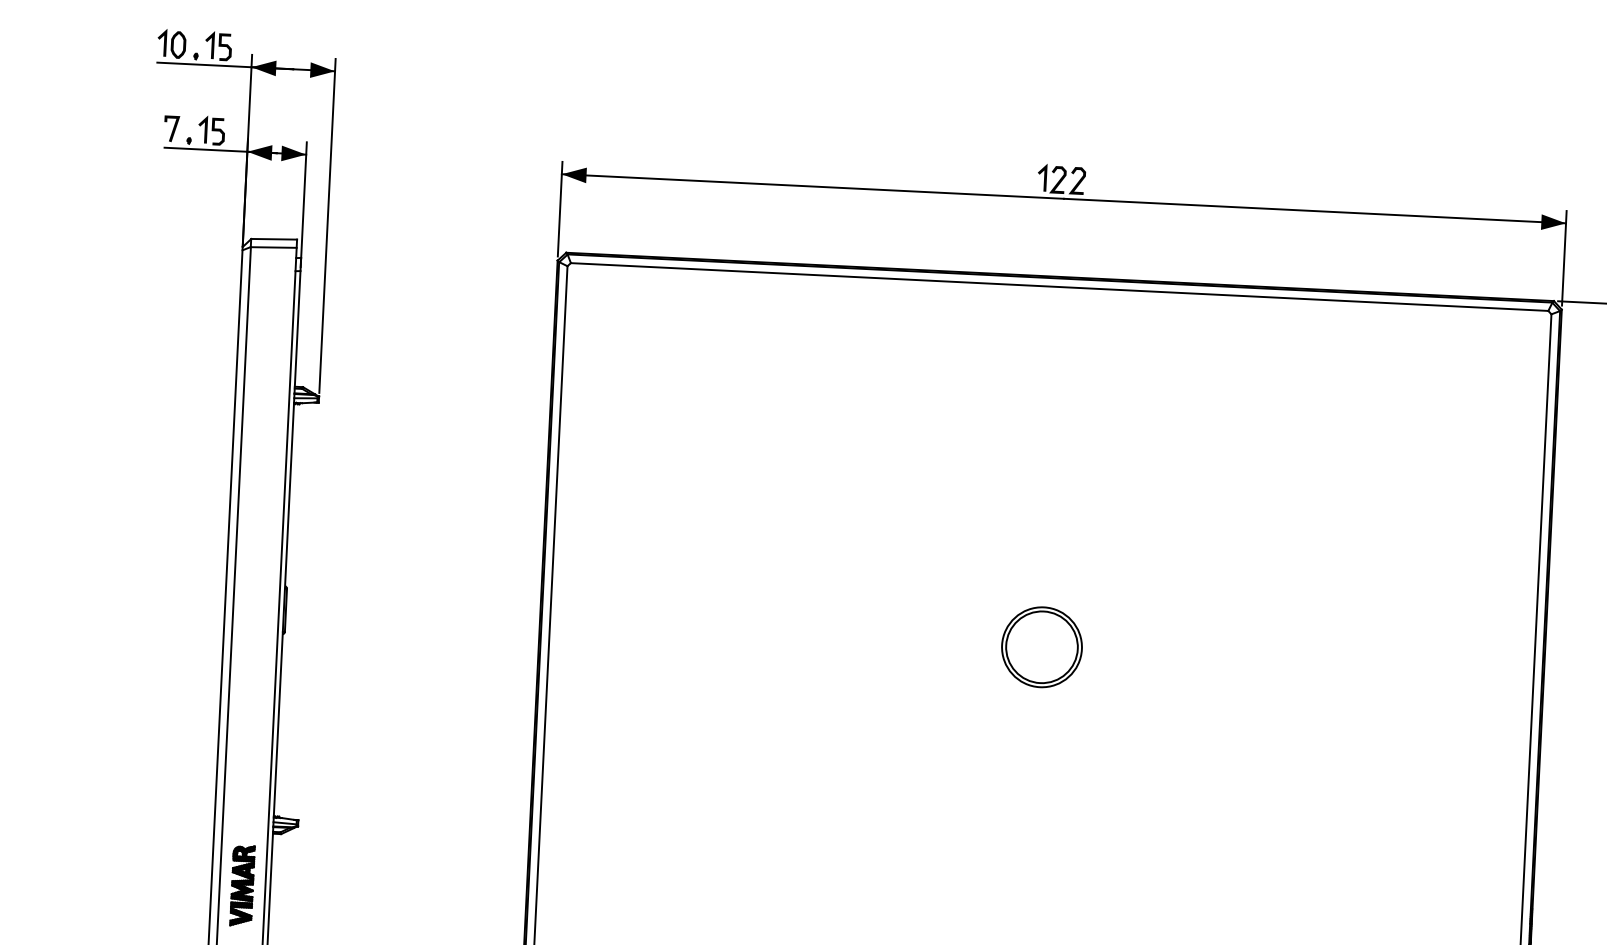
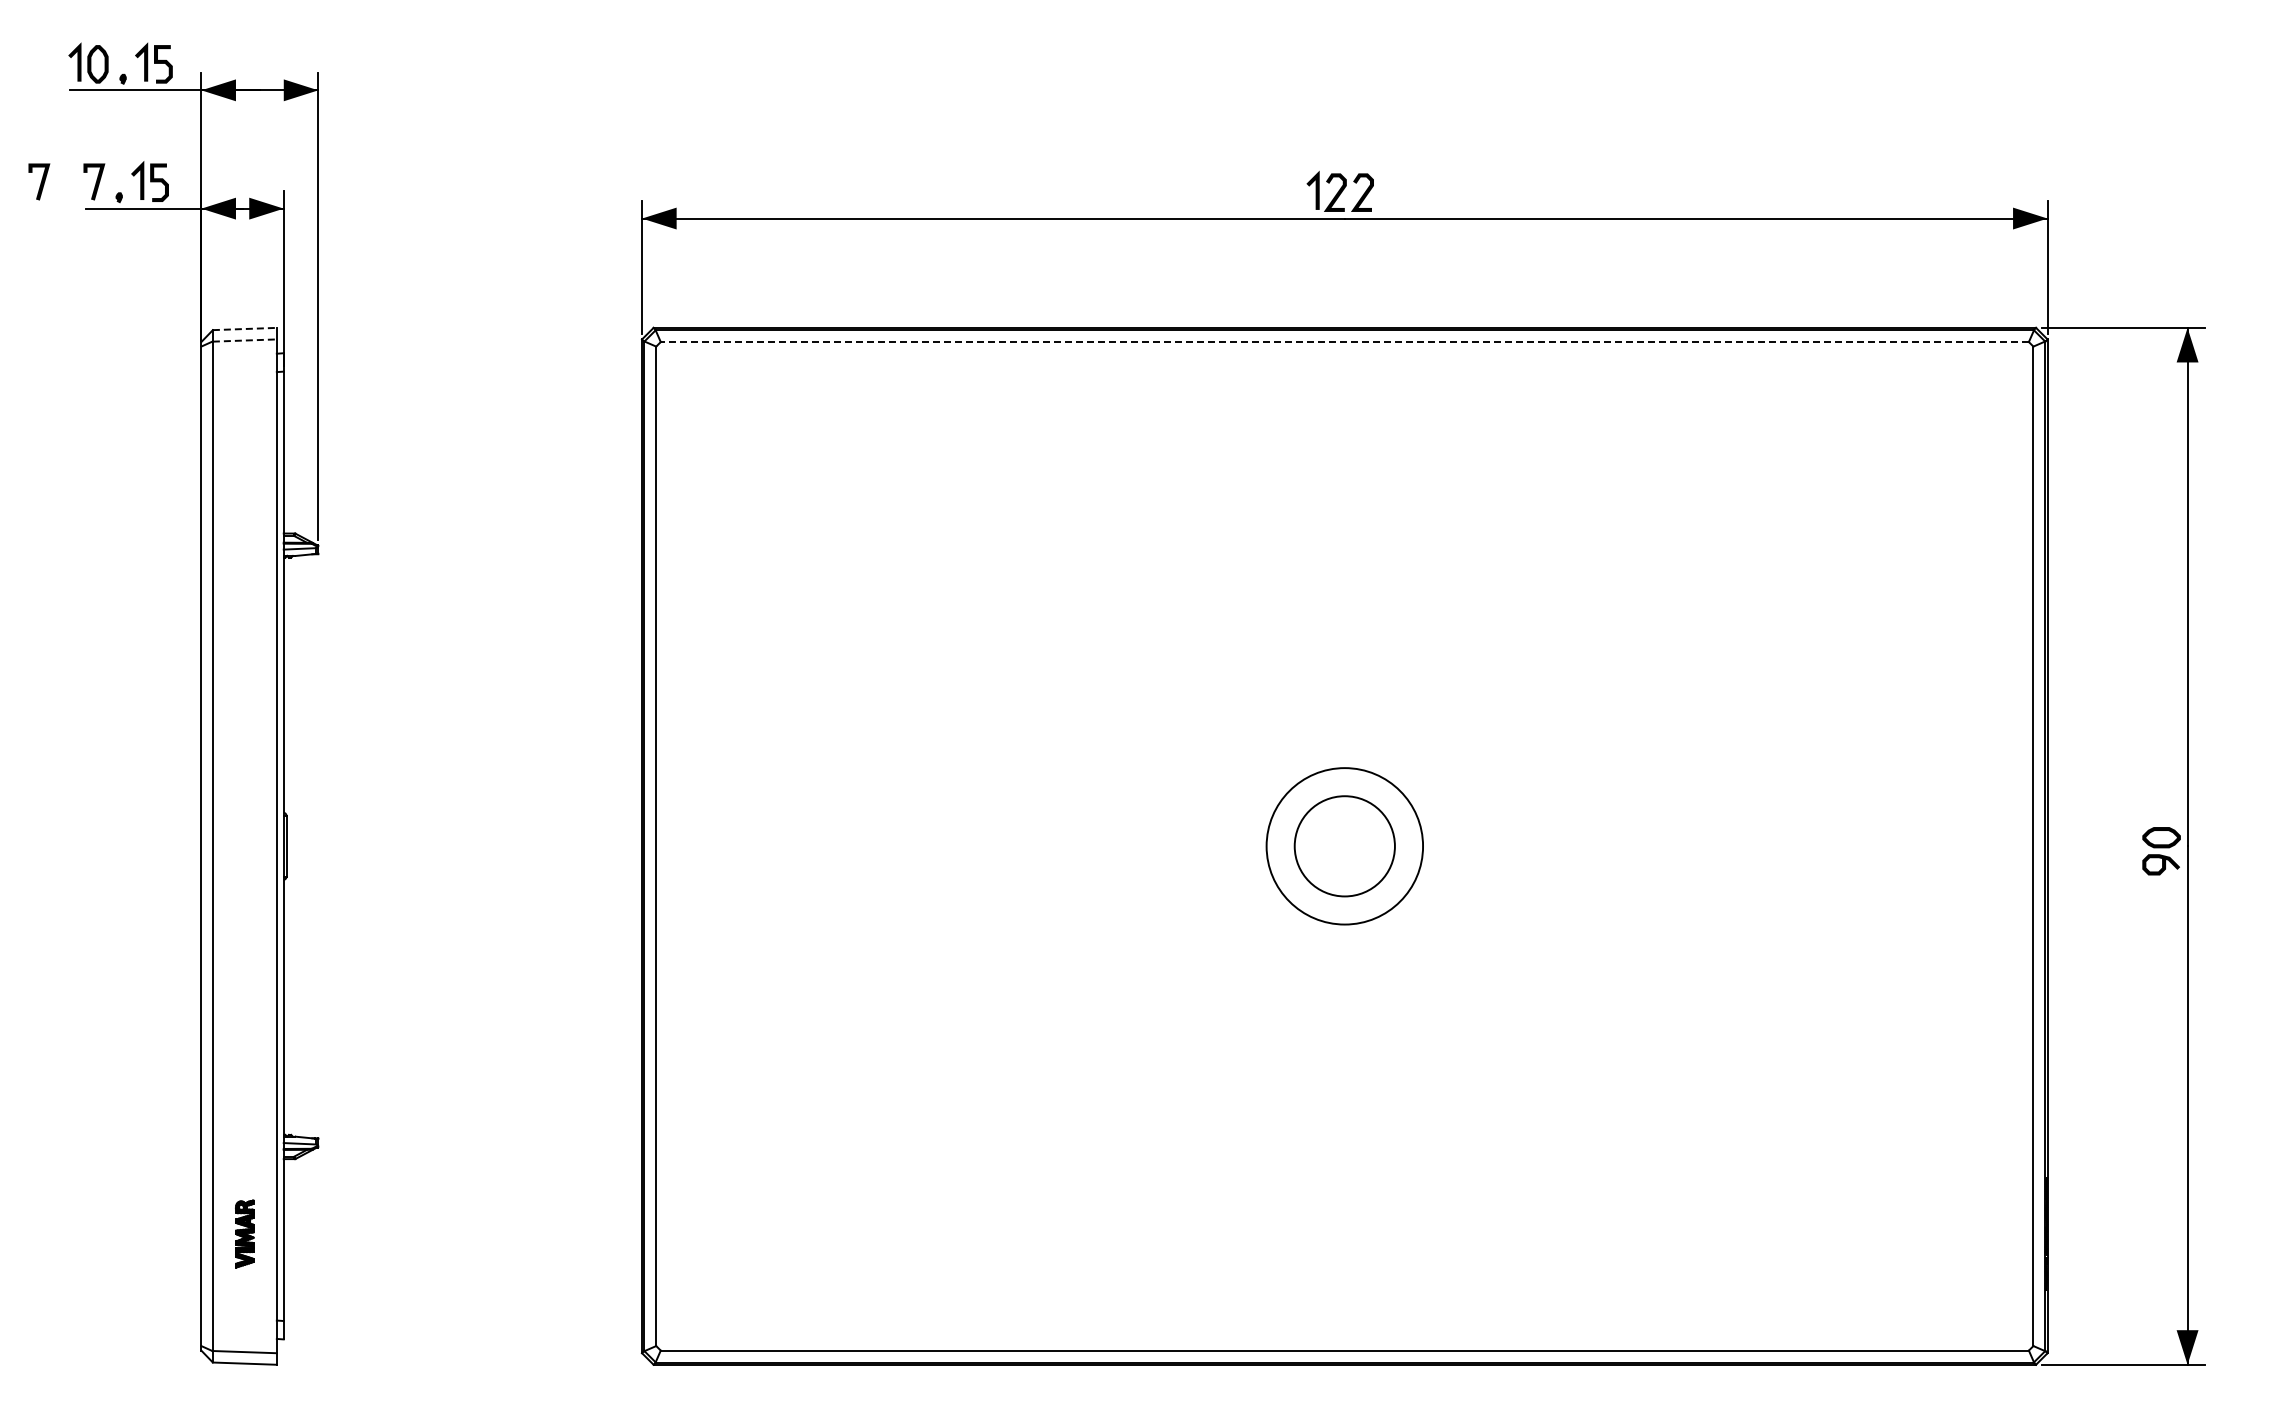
line: (133, 127) -> (40, 182), added
line: (273, 239) -> (244, 329), solid -> dashed
line: (273, 247) -> (244, 340), solid -> dashed
line: (1059, 287) -> (1344, 342), solid -> dashed
circle: (1041, 647) -> (1344, 846), size x1.4
part: (242, 885) -> (244, 1233), size x0.6

